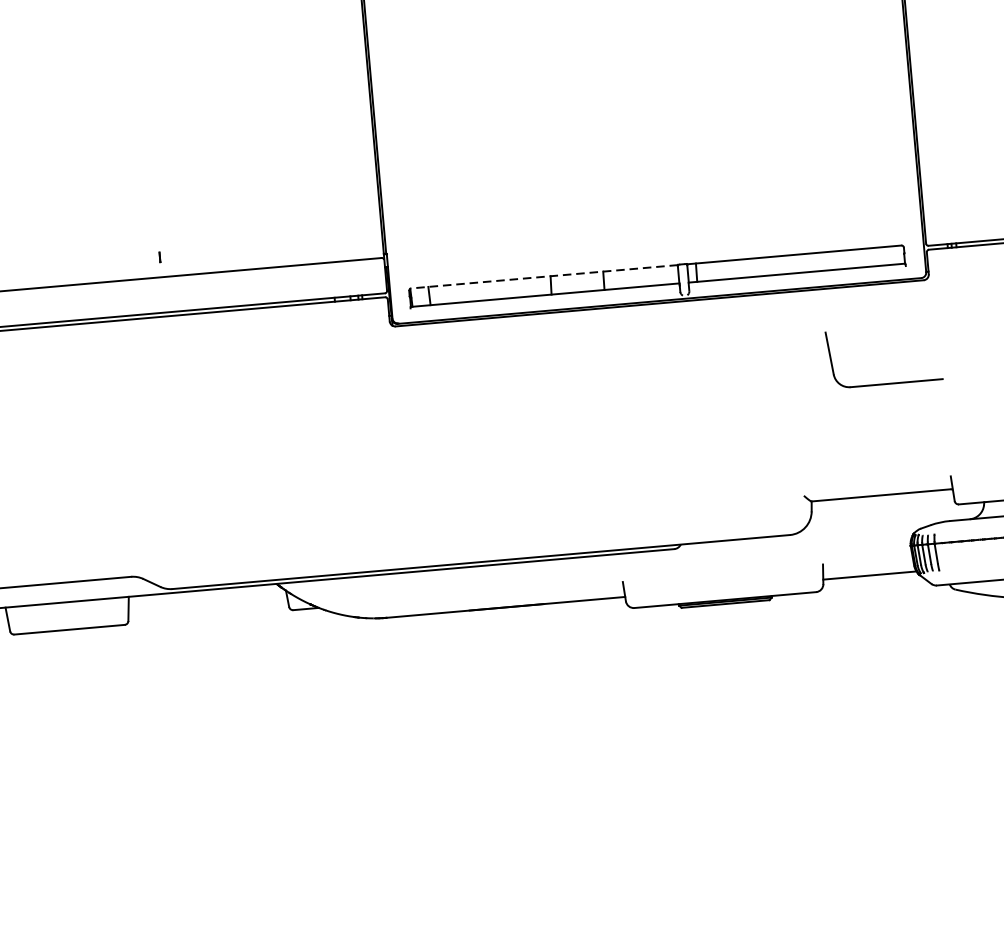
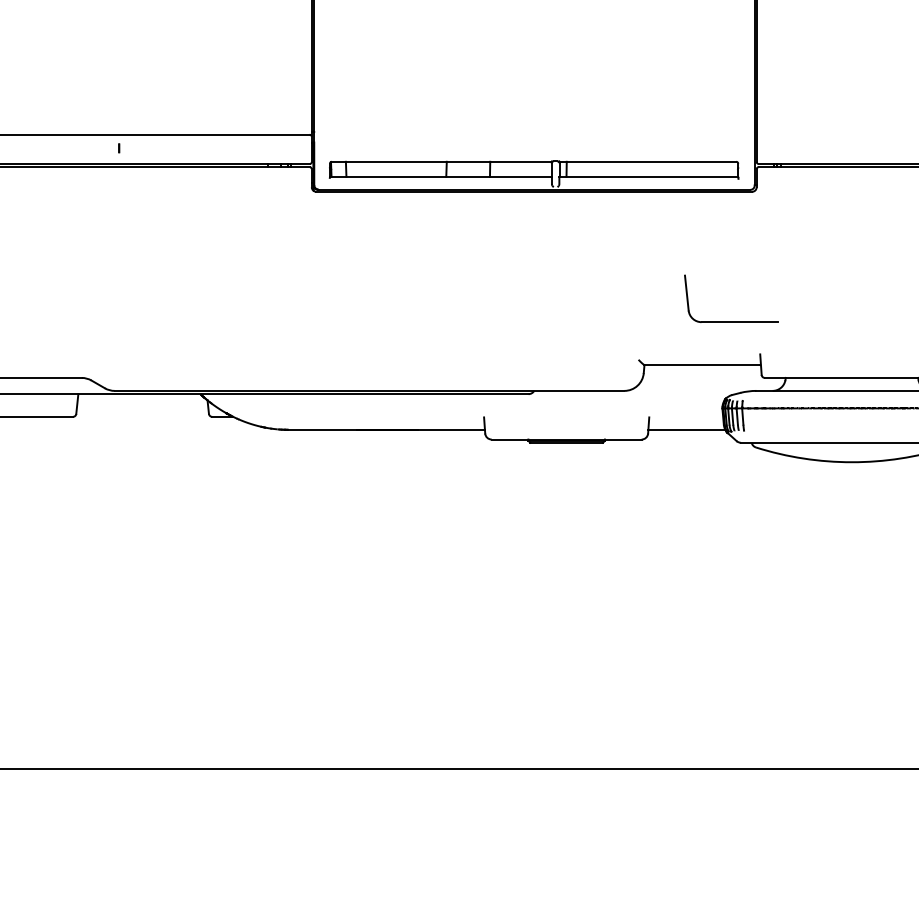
part: (160, 257) -> (119, 148), moved
line: (544, 276) -> (441, 161), dashed -> solid
part: (886, 383) -> (731, 321), moved

